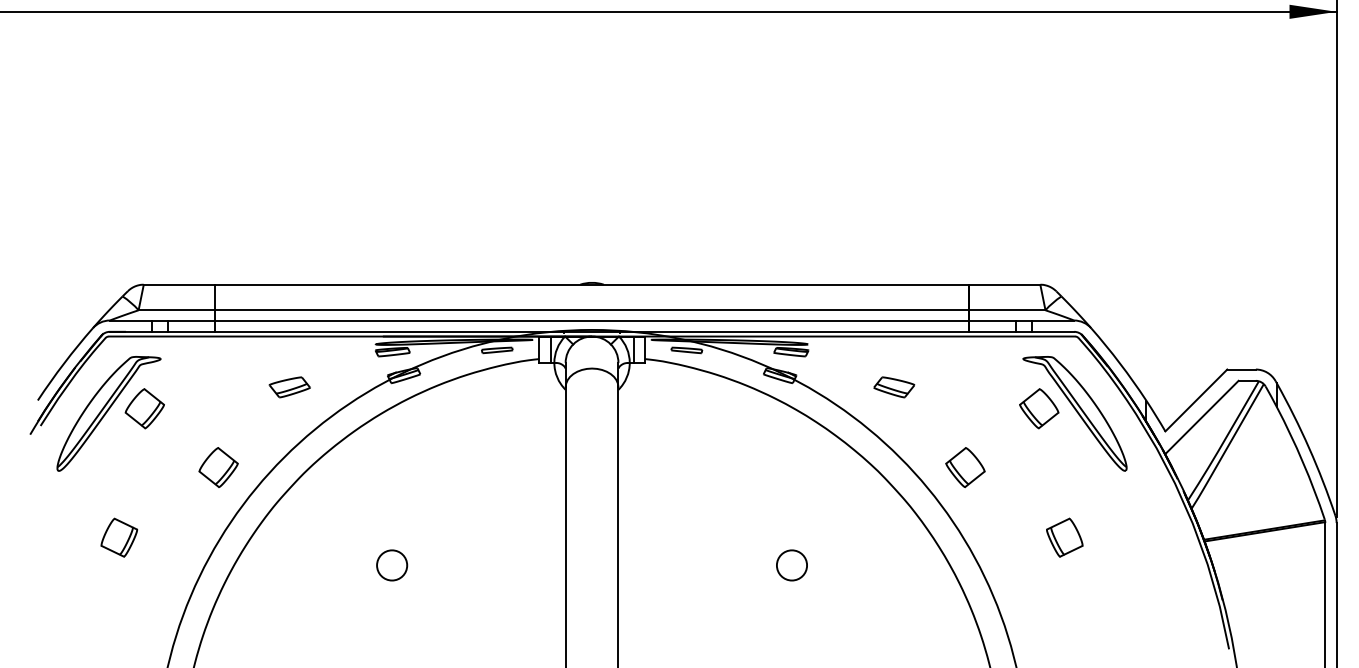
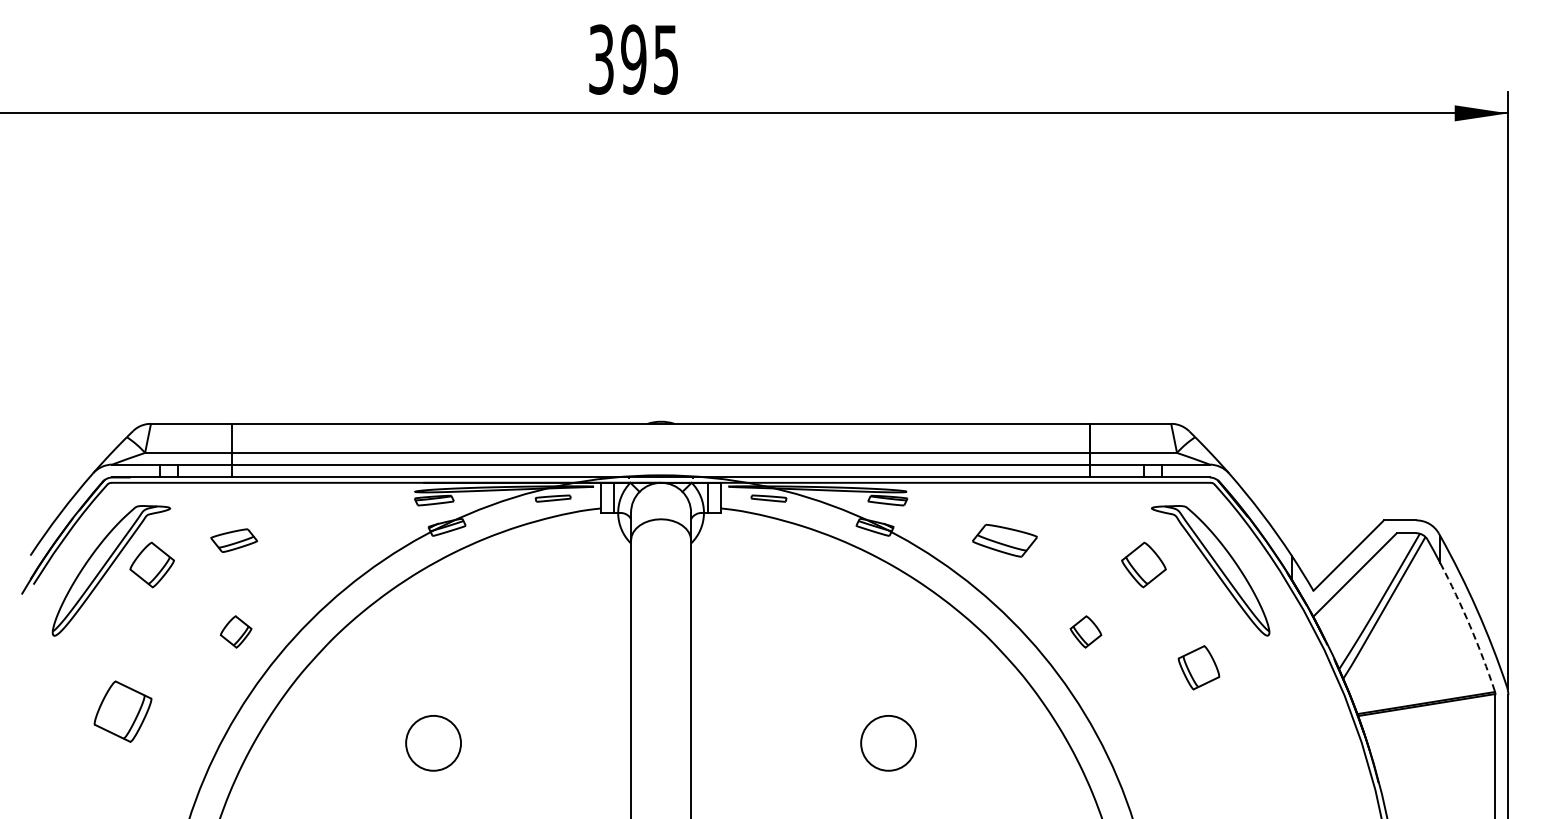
part: (290, 387) -> (234, 540), moved
part: (893, 387) -> (1004, 540), size x1.4
part: (1038, 408) -> (1143, 564), moved
arc: (1303, 461) -> (1470, 625), solid -> dashed
part: (218, 467) -> (235, 631), size x0.7
part: (965, 467) -> (1085, 631), size x0.7
part: (119, 537) -> (123, 711), size x1.4
part: (1064, 537) -> (1198, 667), moved
circle: (392, 565) -> (433, 743), size x1.6
circle: (791, 565) -> (888, 743), size x1.6

